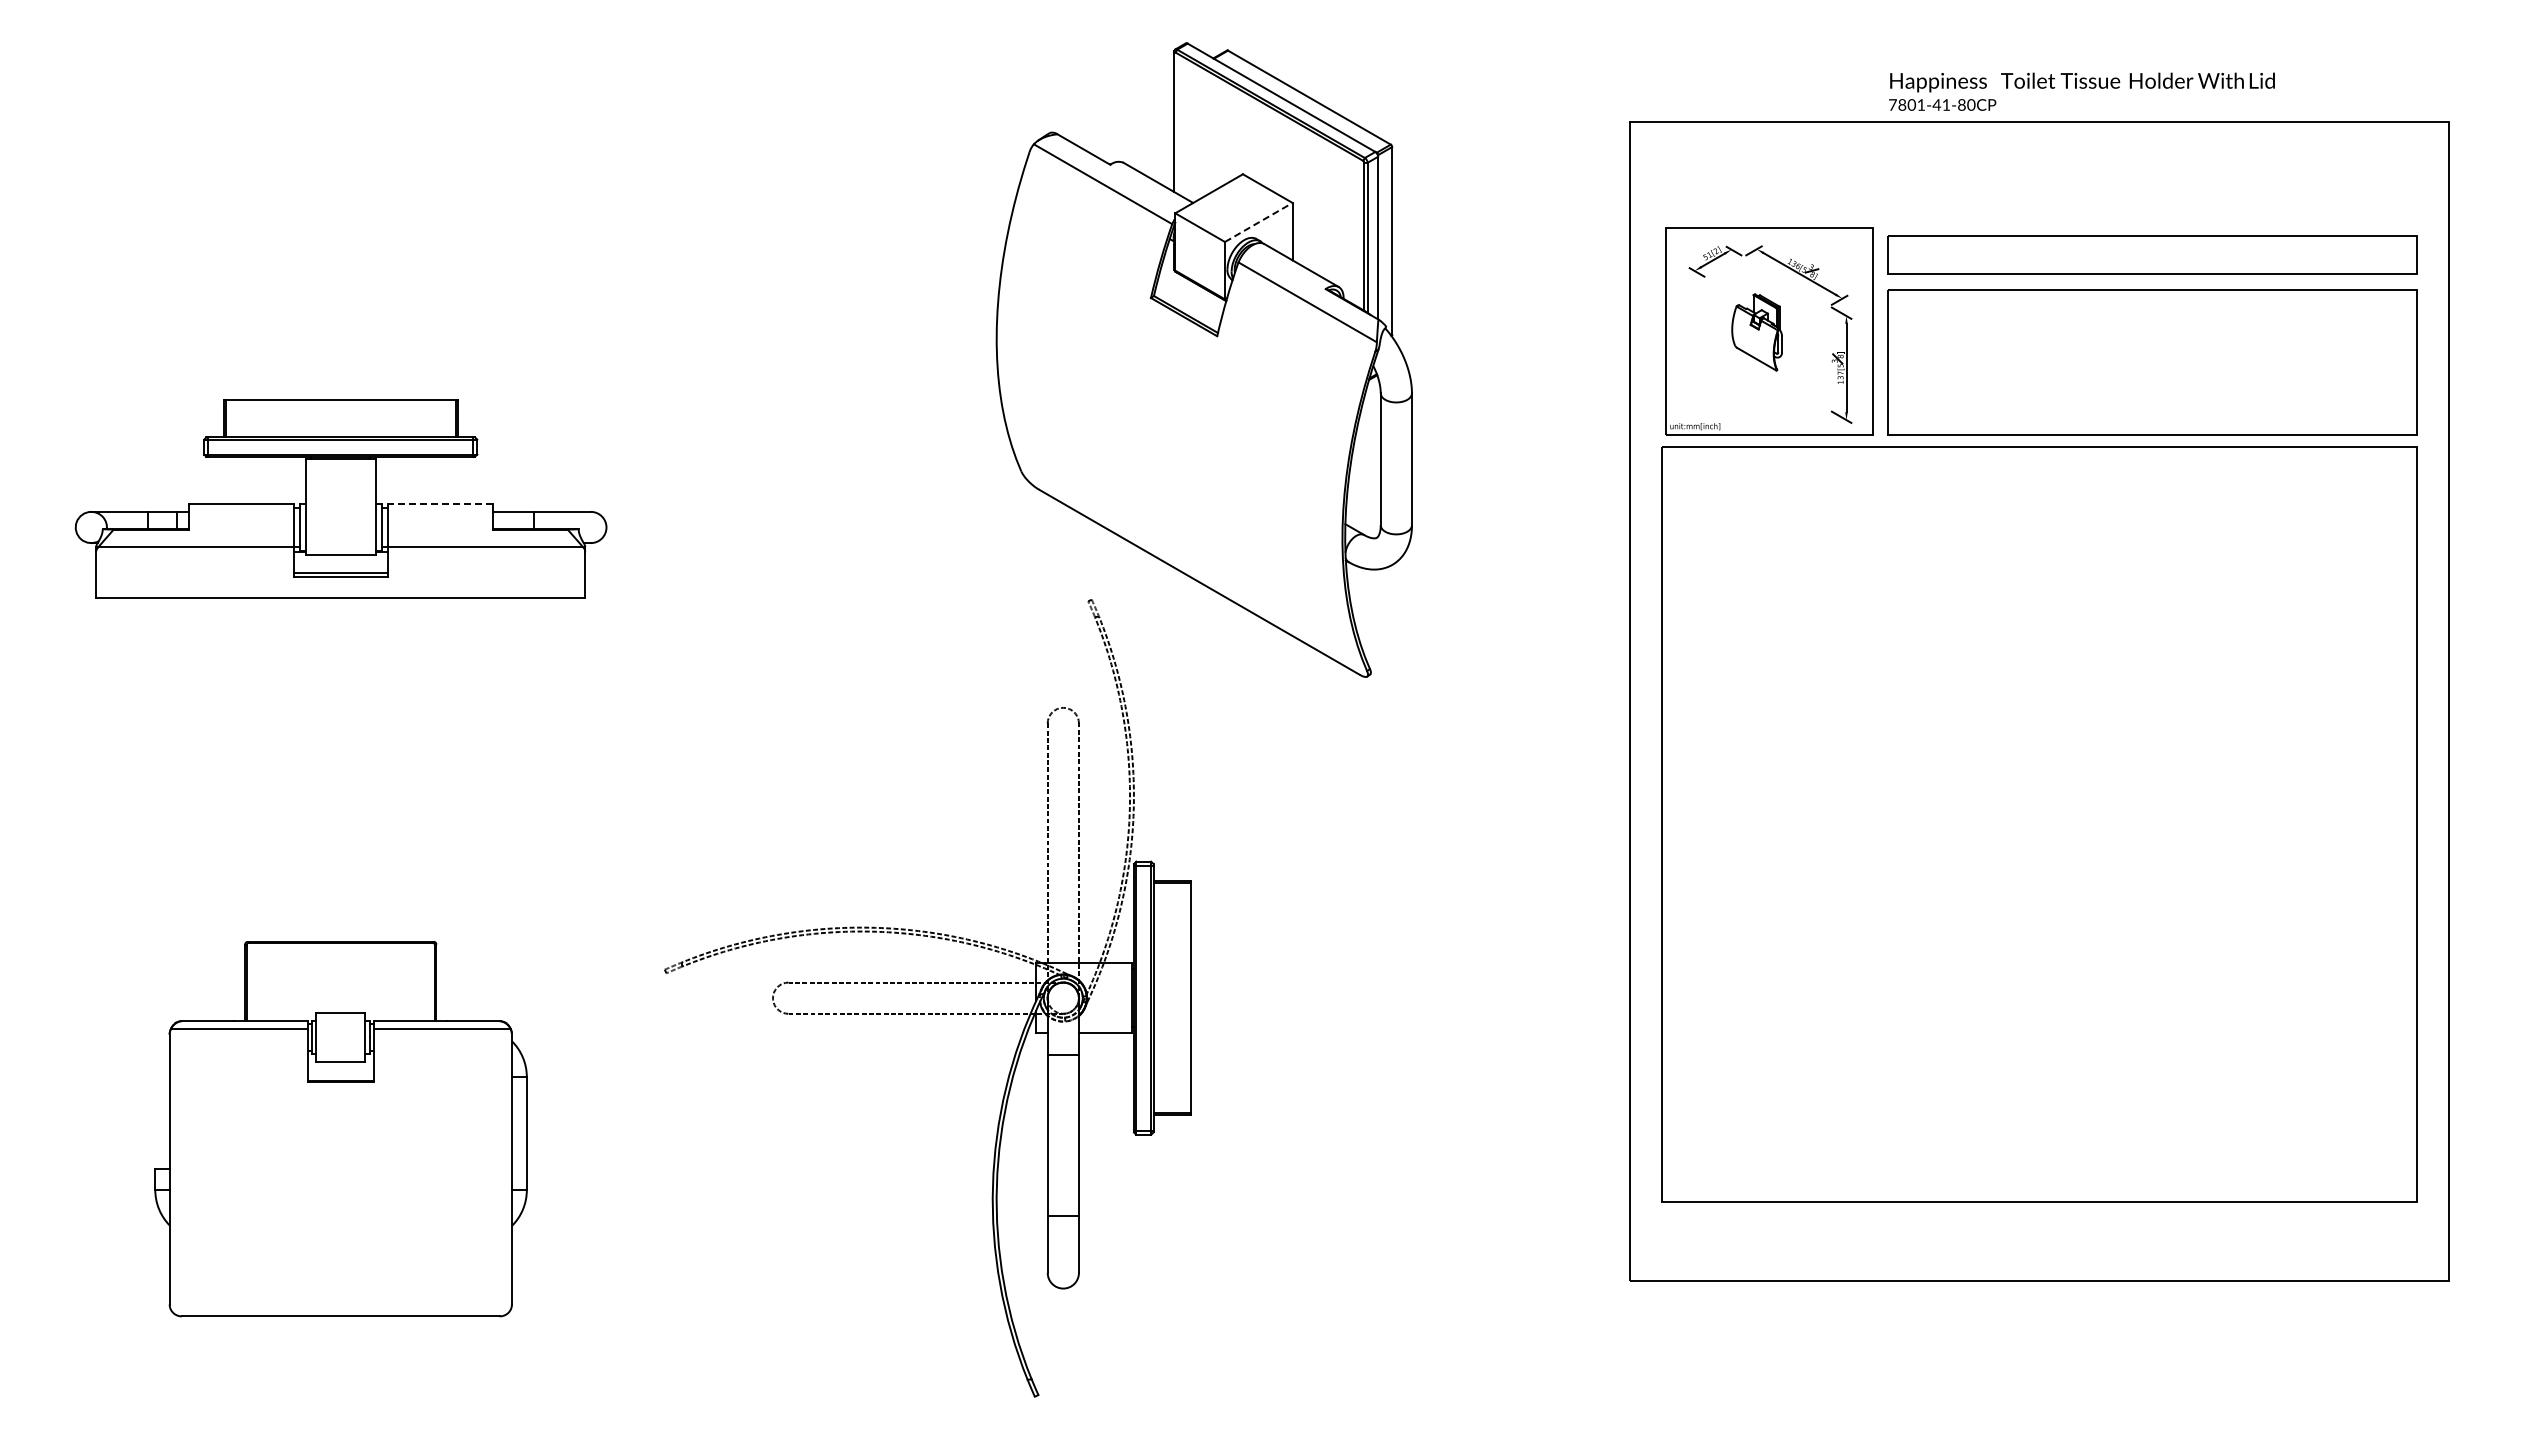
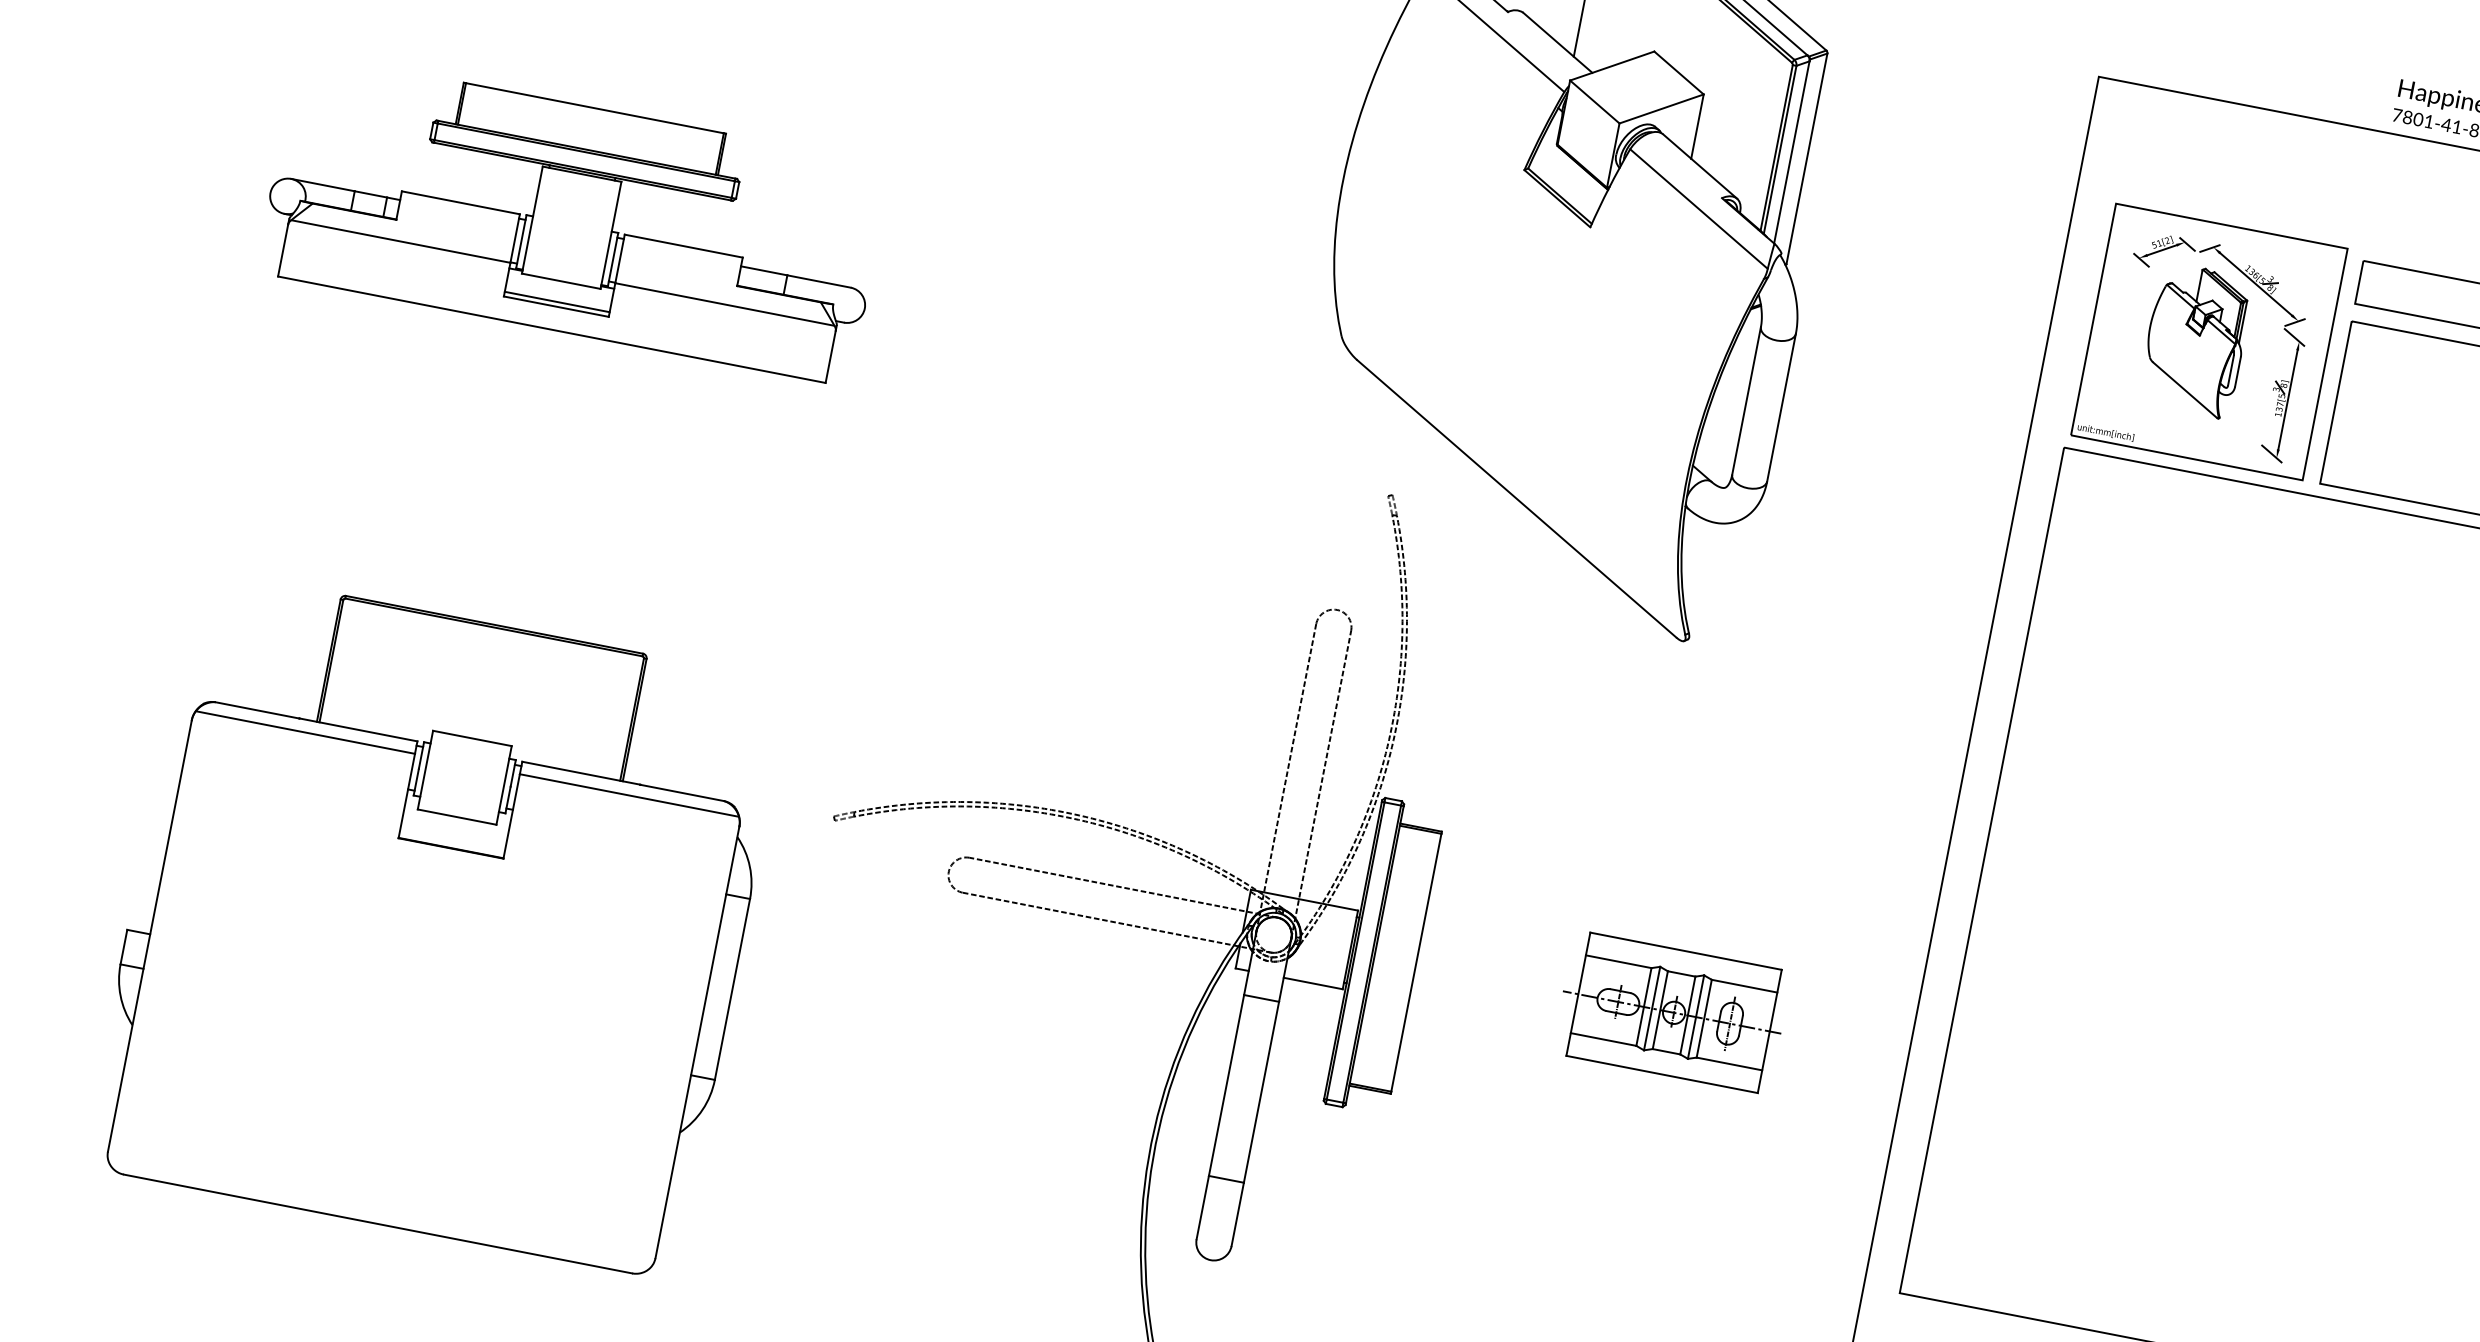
line: (1259, 222) -> (1662, 109), dashed -> solid
part: (1756, 332) -> (2194, 340), size x1.67
line: (440, 504) -> (683, 246), dashed -> solid
part: (1418, 997) -> (1671, 1011), added
part: (340, 1128) -> (436, 923), size x1.43

